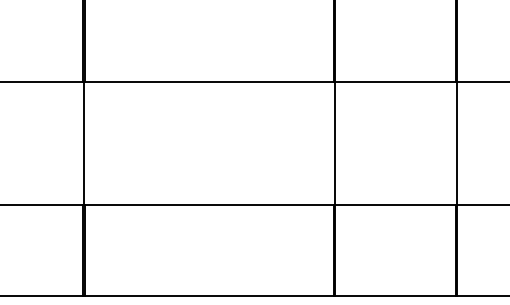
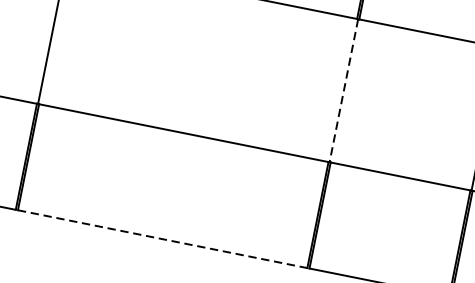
line: (334, 143) -> (343, 90), solid -> dashed
line: (209, 296) -> (162, 239), solid -> dashed

